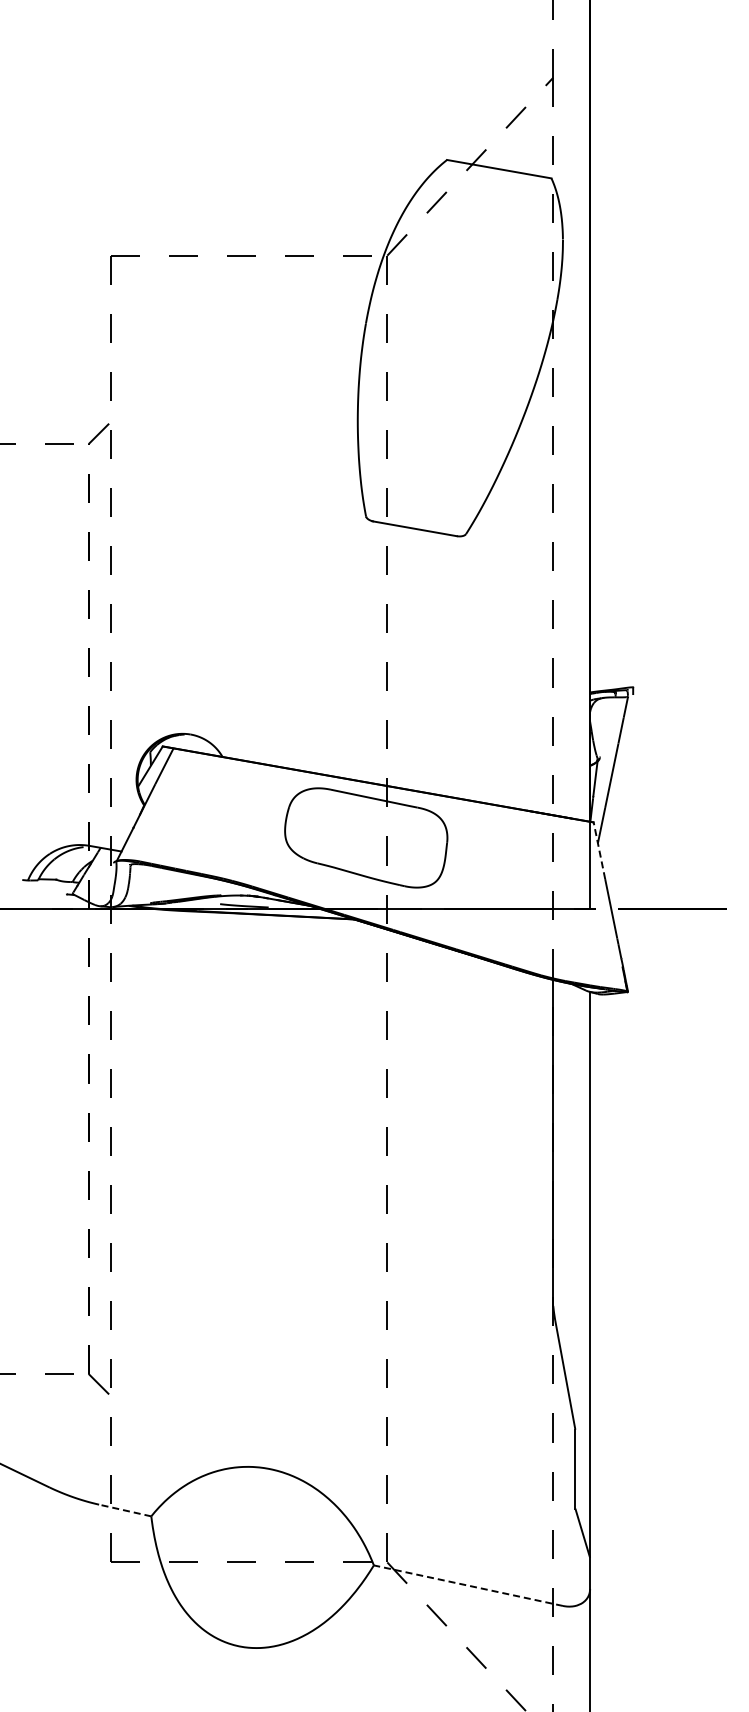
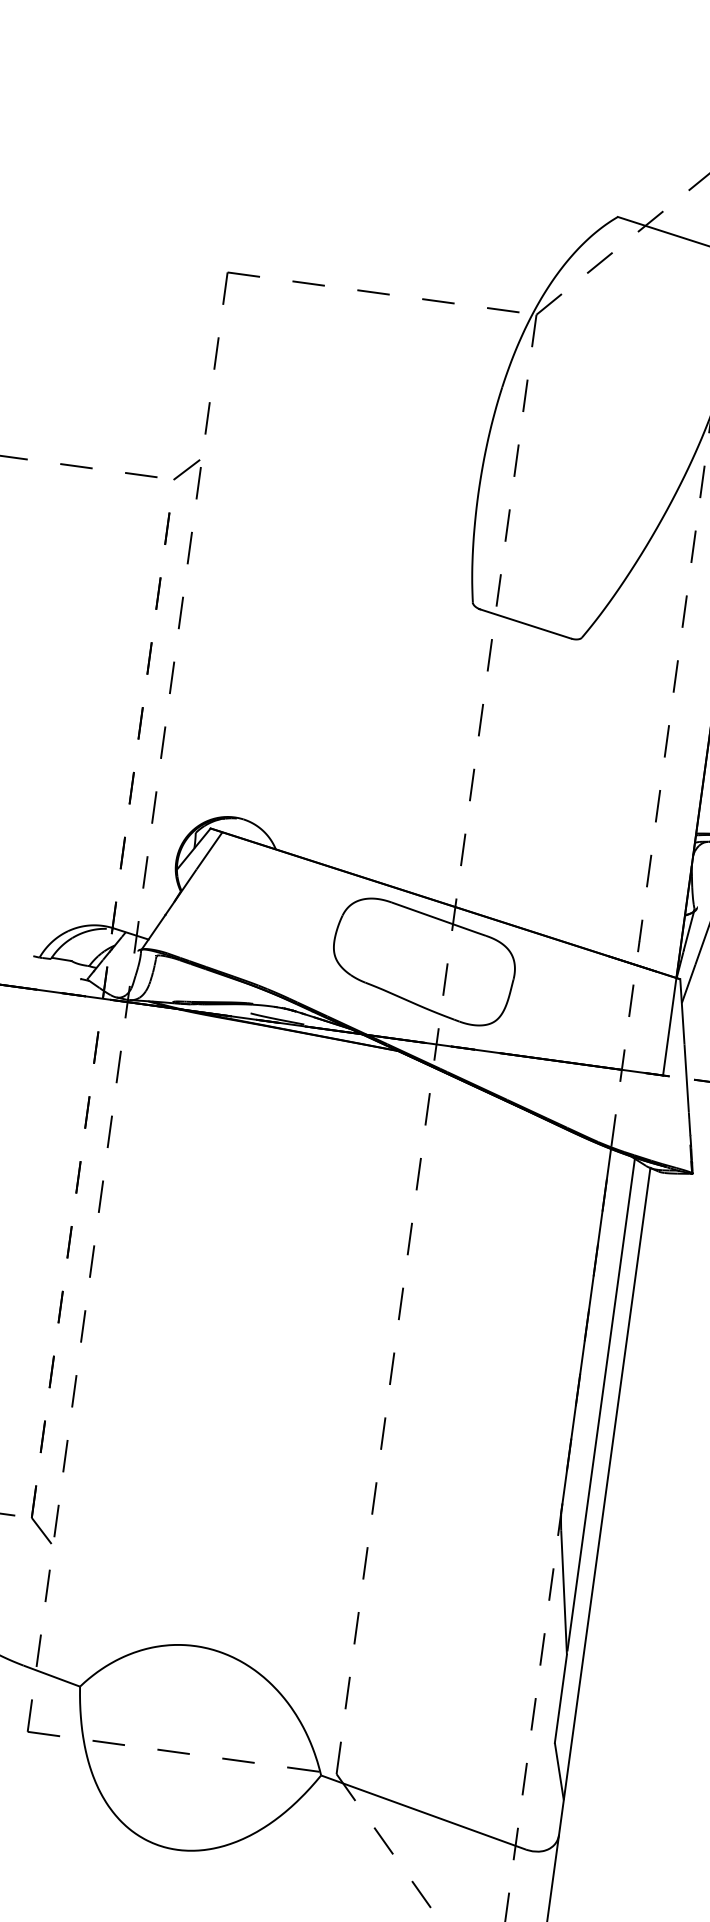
line: (599, 850) -> (682, 1011), dashed -> solid
line: (575, 1205) -> (601, 1404), added
line: (125, 1510) -> (52, 1676), dashed -> solid
line: (468, 1585) -> (423, 1812), dashed -> solid

